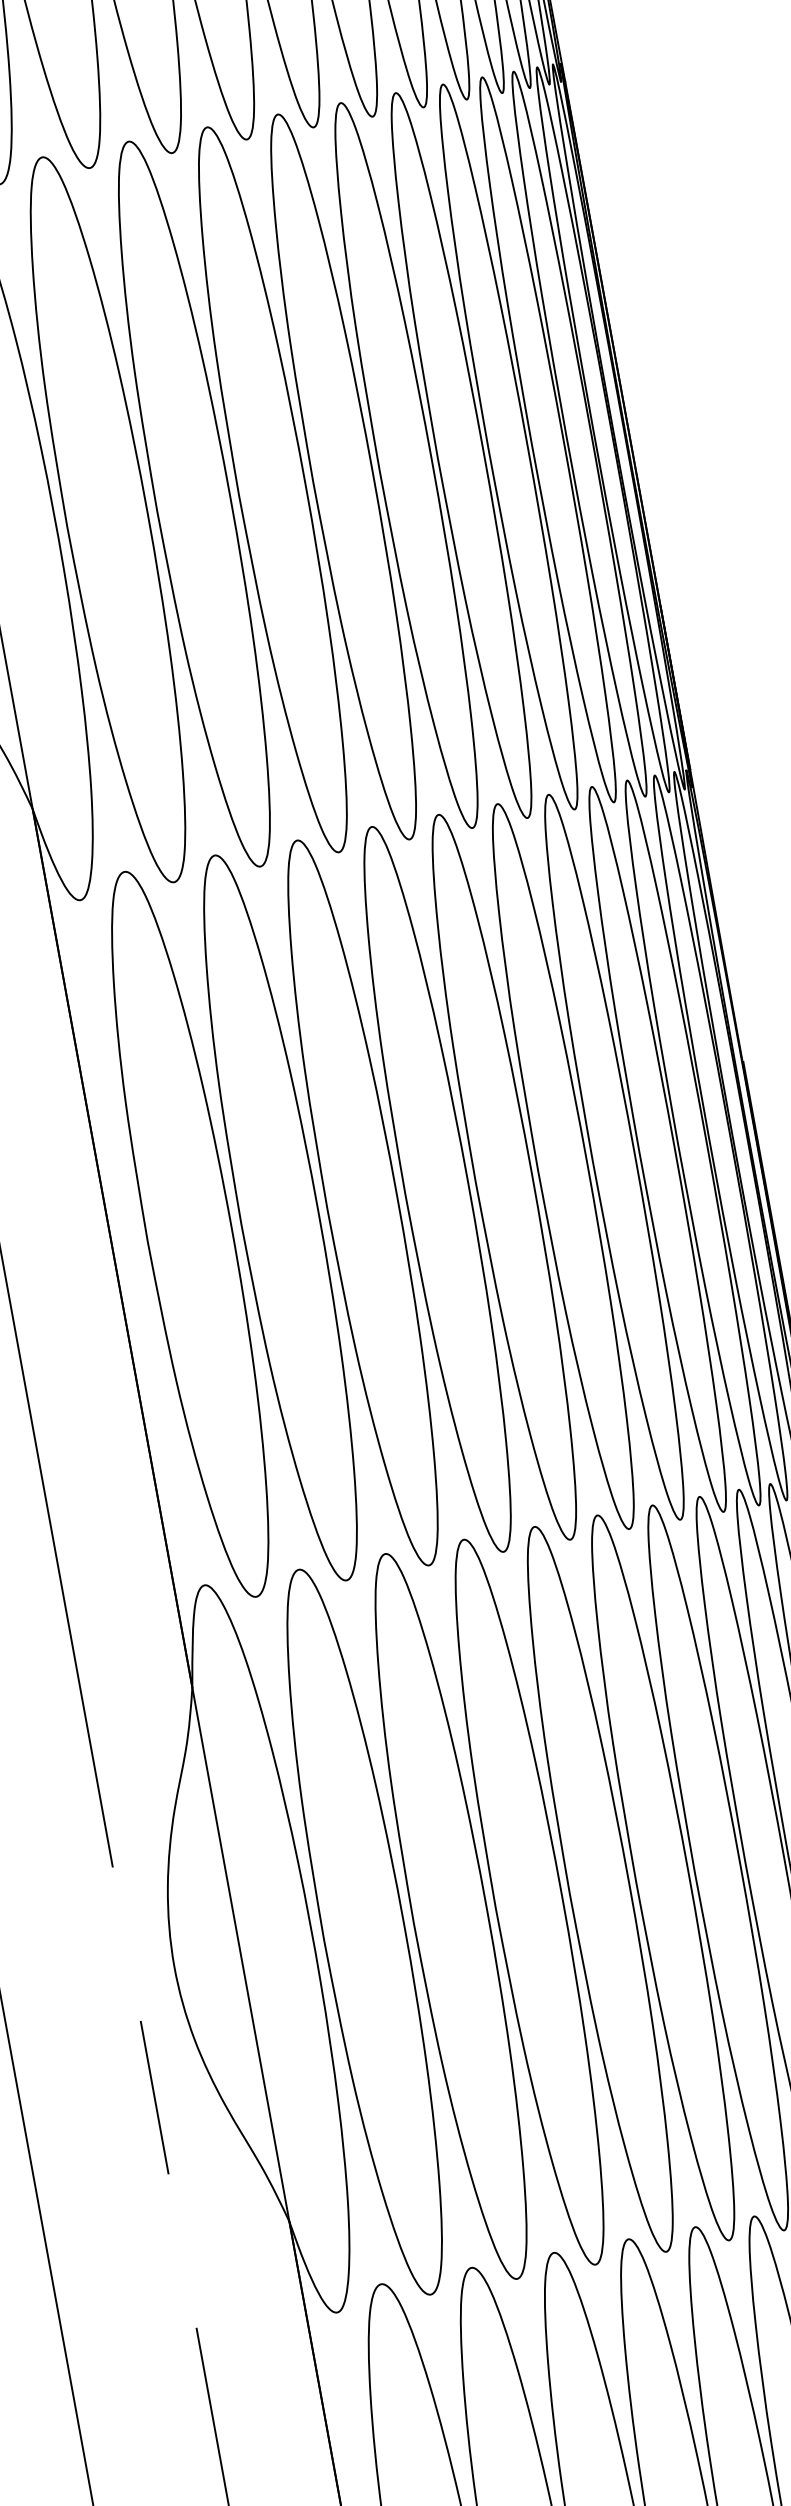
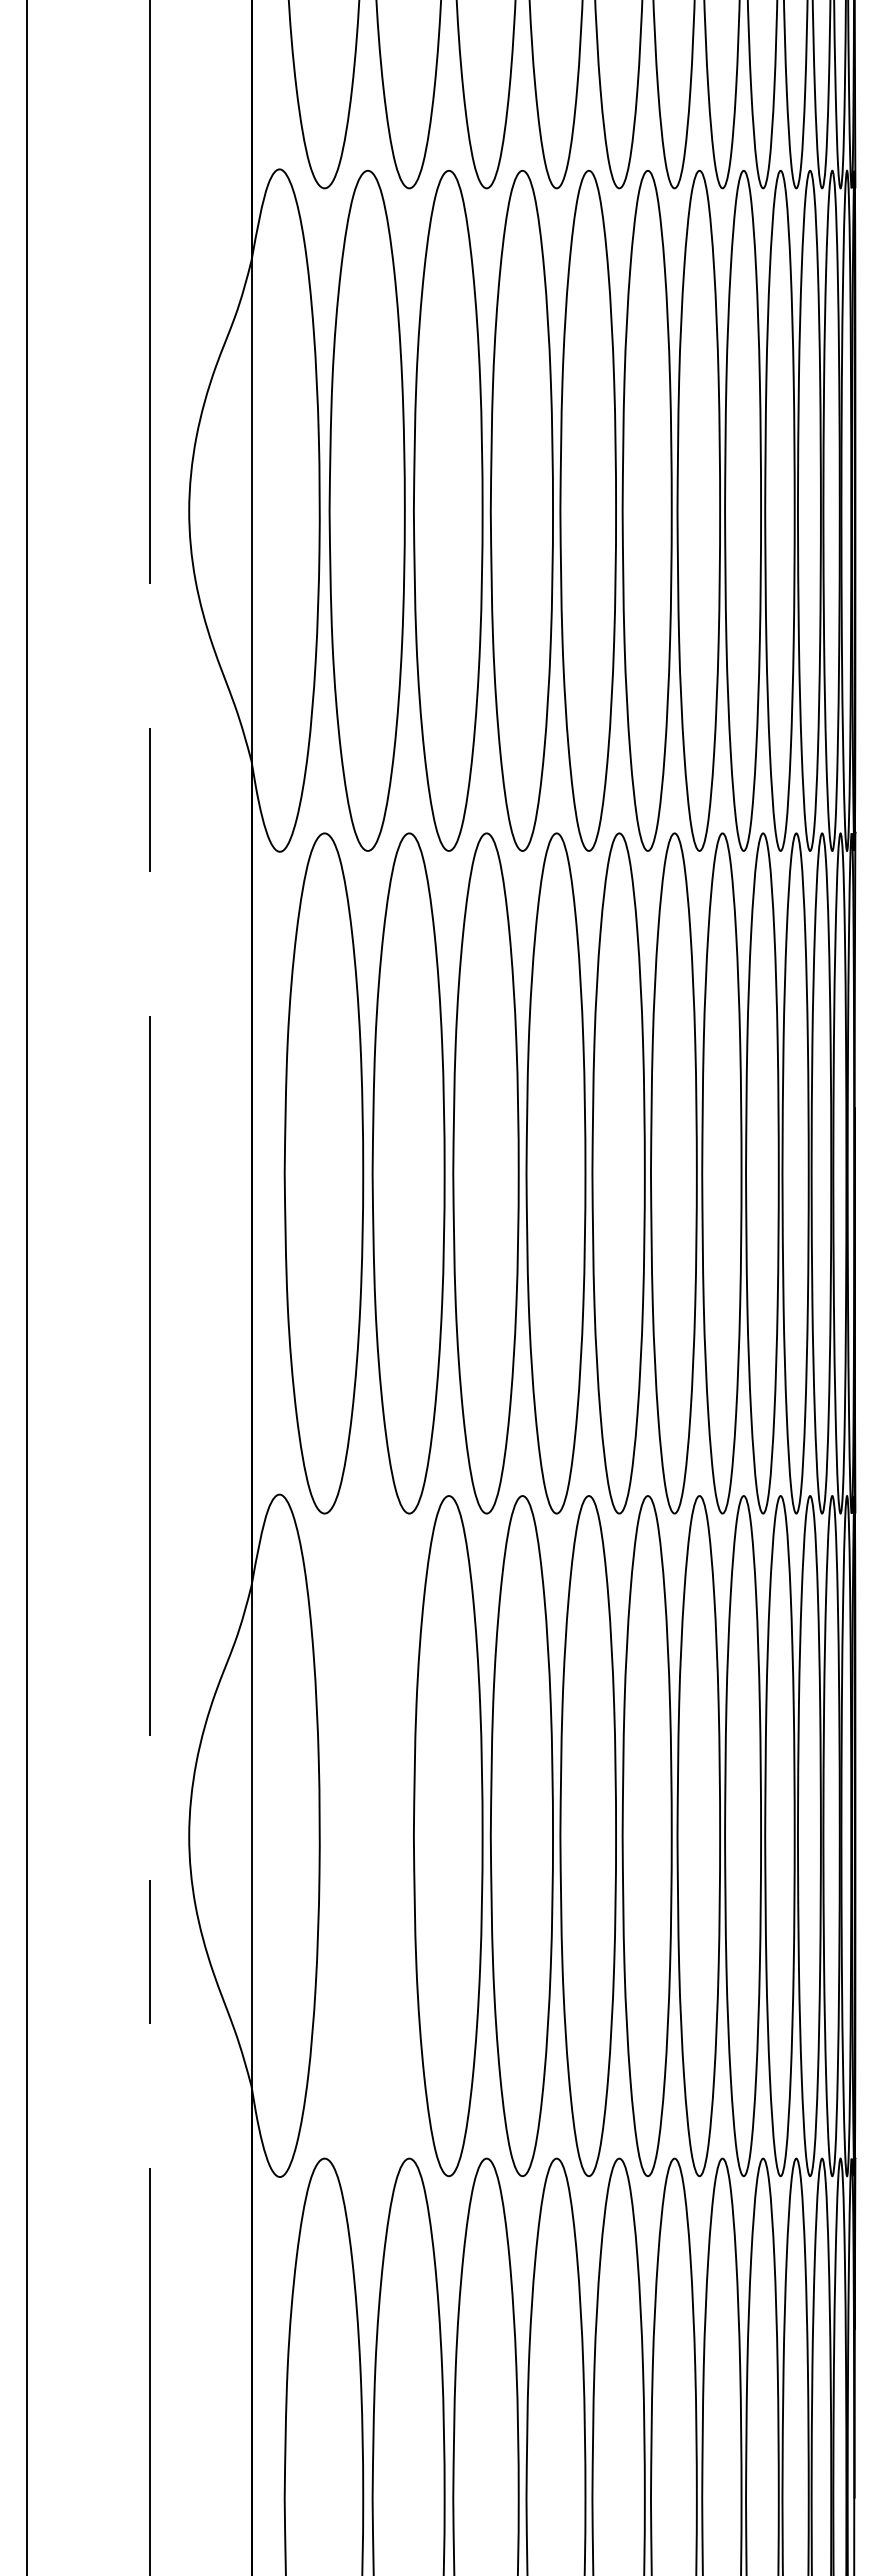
part: (363, 1932) -> (366, 1836), removed

